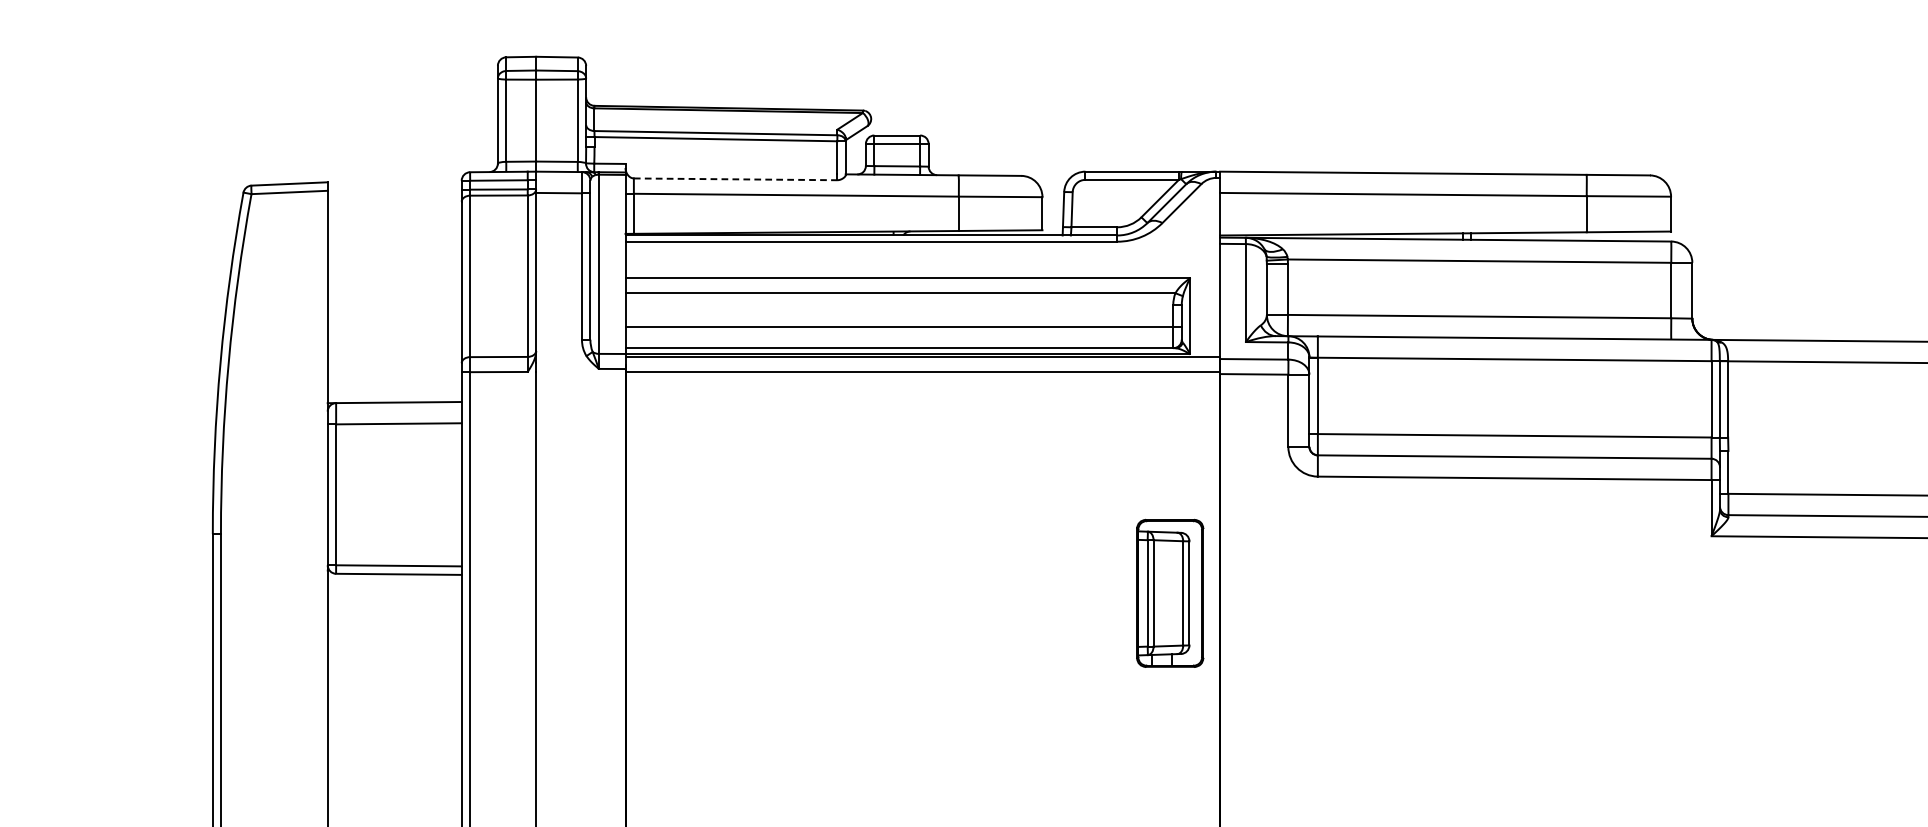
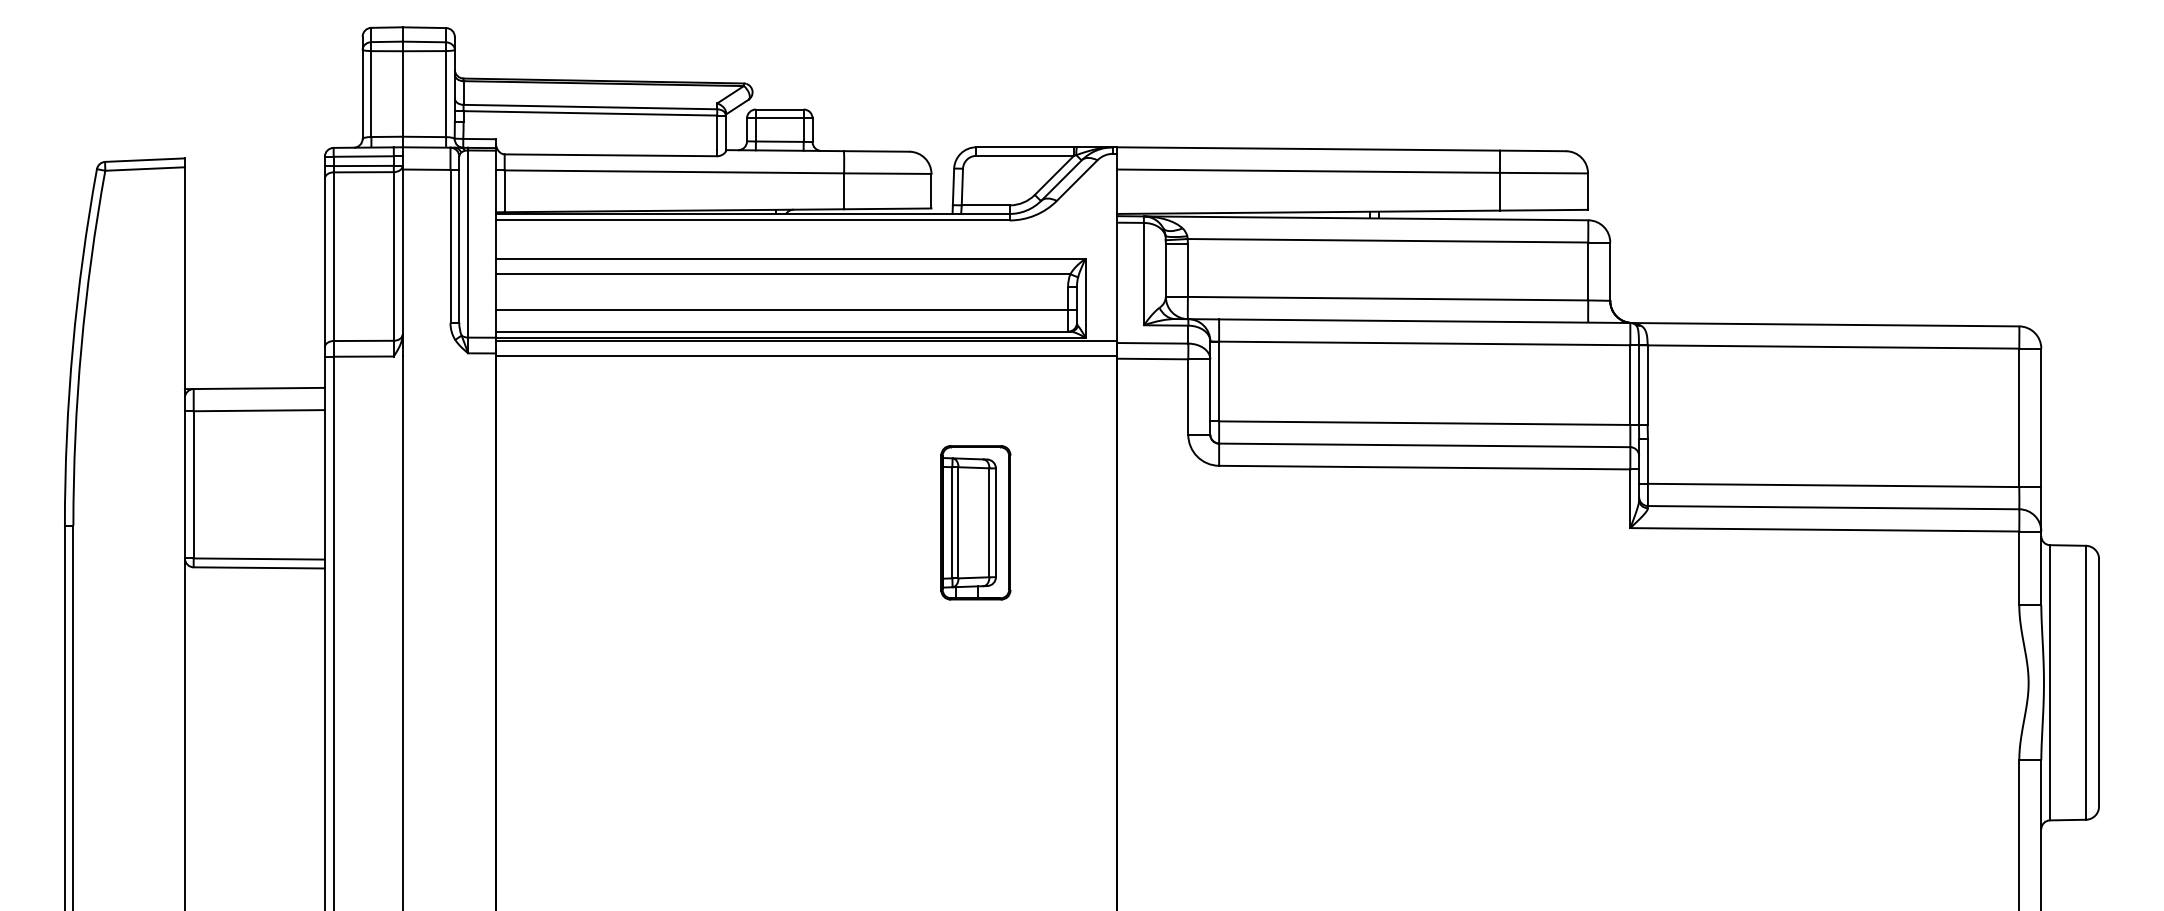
line: (736, 179) -> (611, 155), dashed -> solid
part: (1169, 593) -> (975, 522), moved

